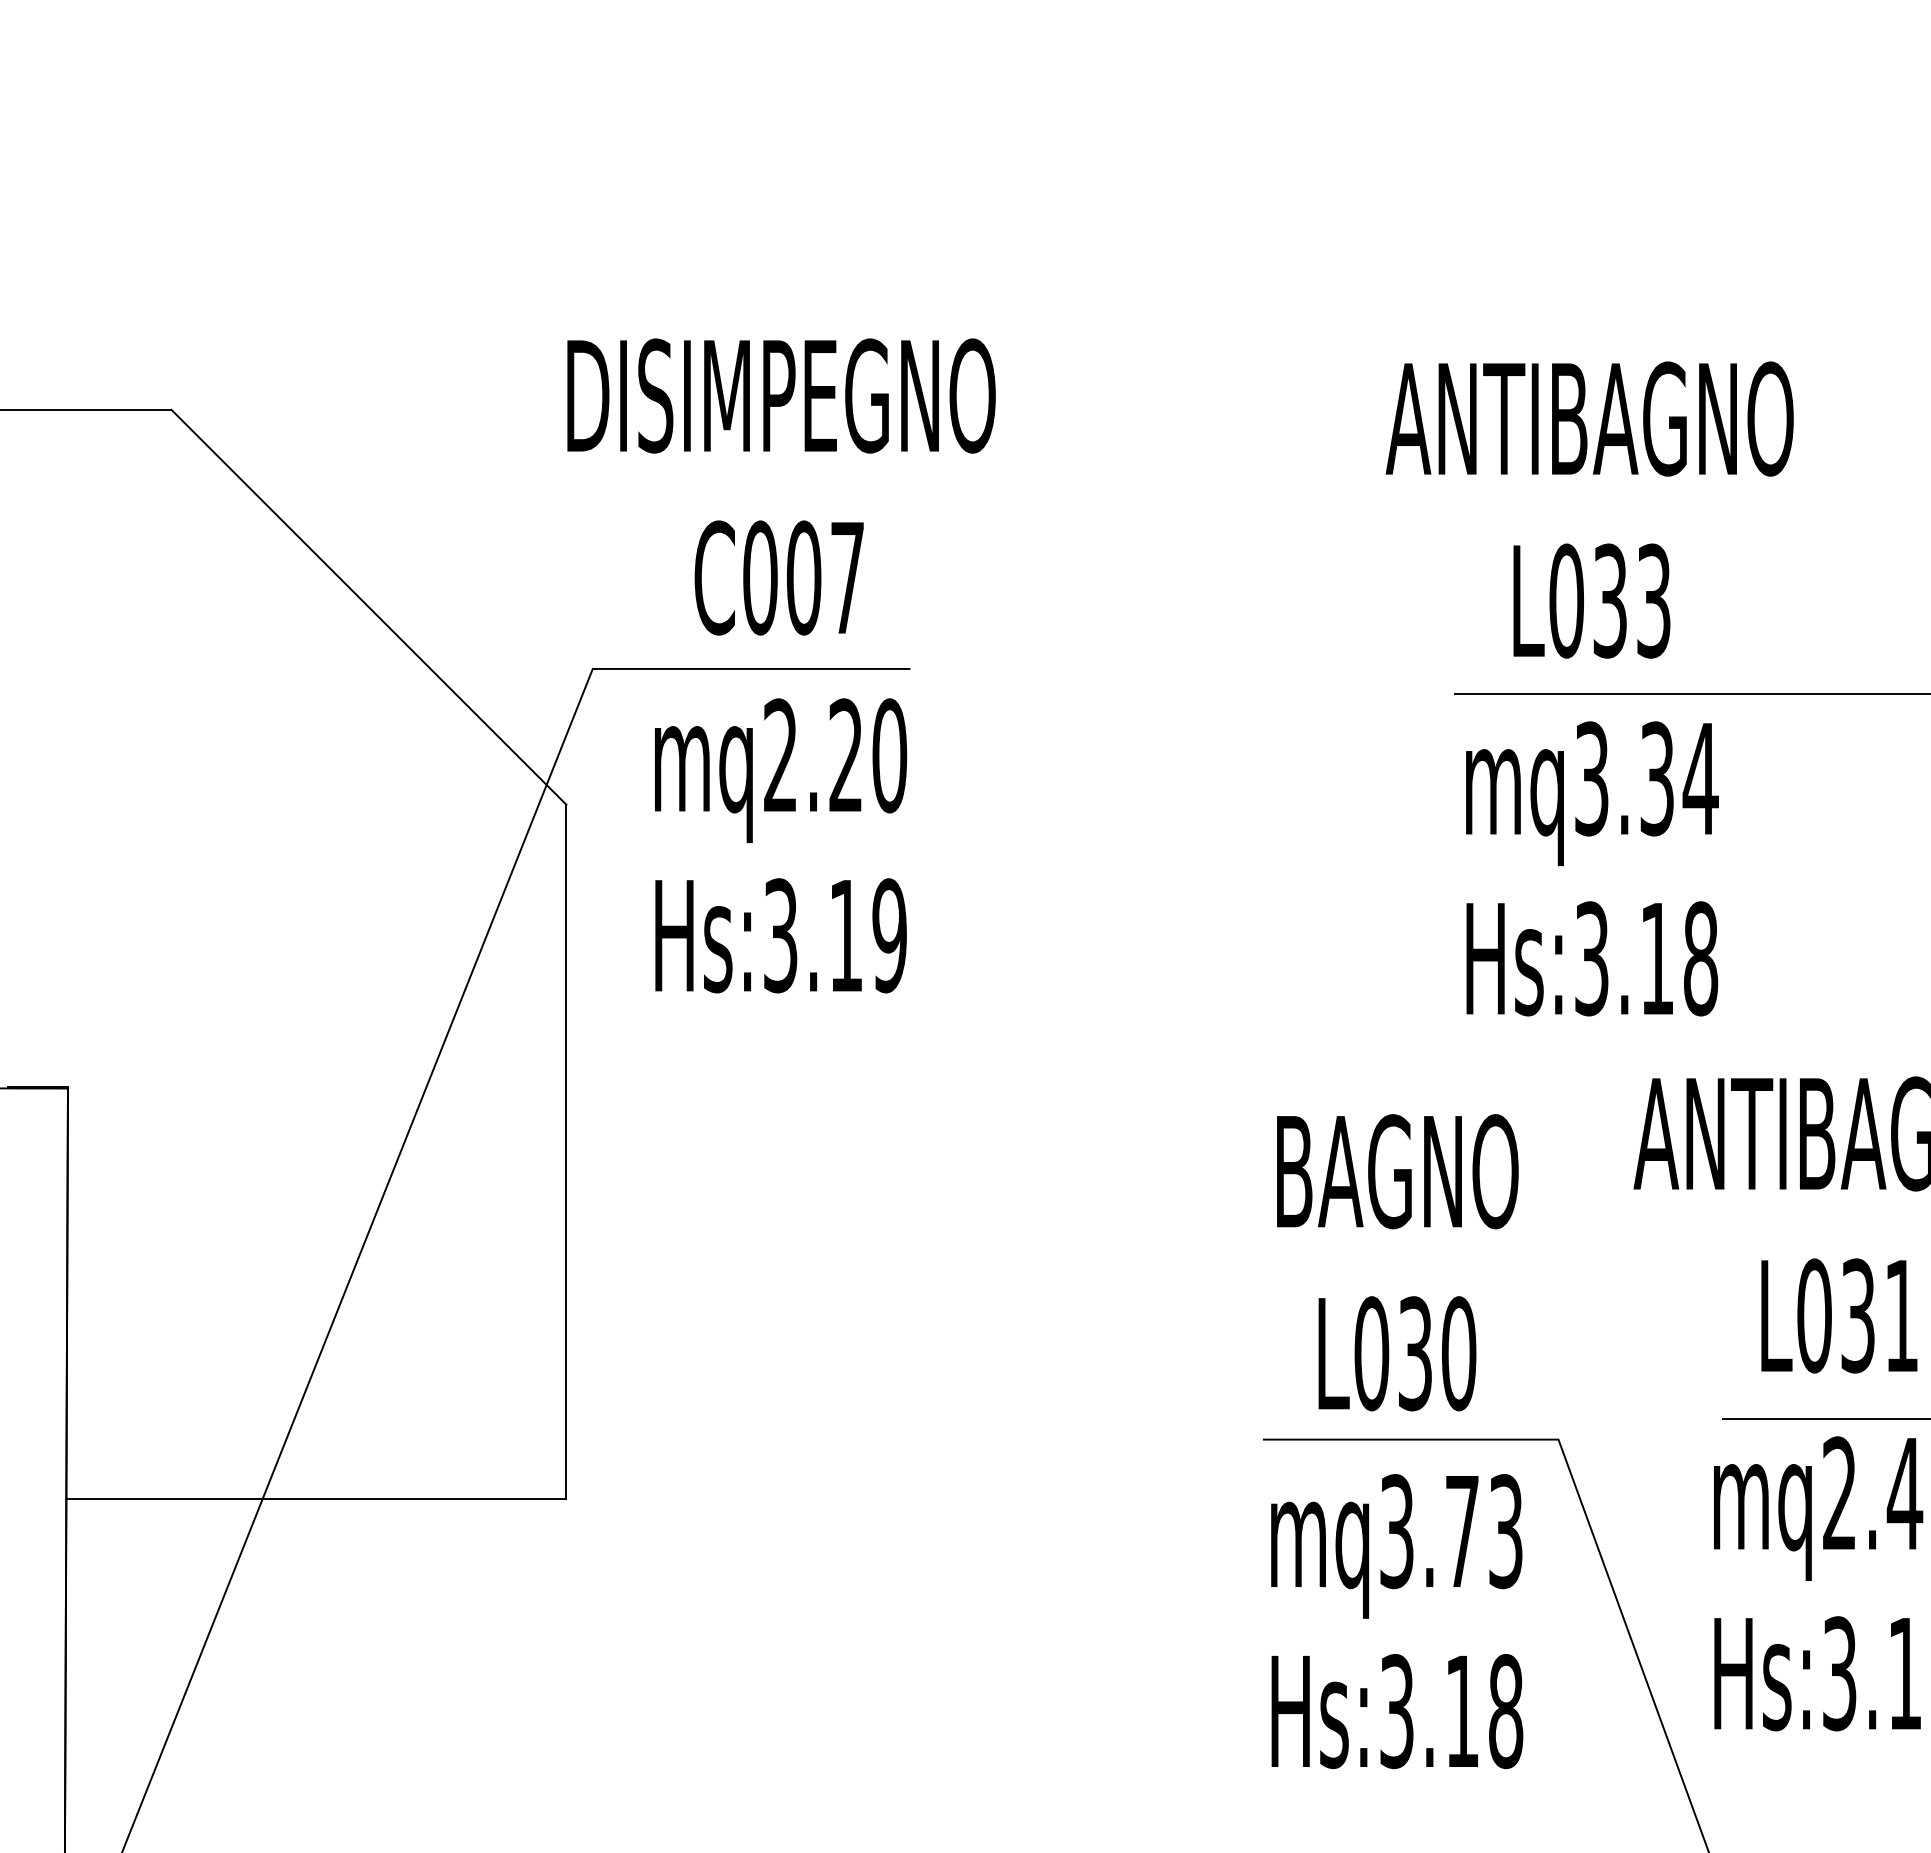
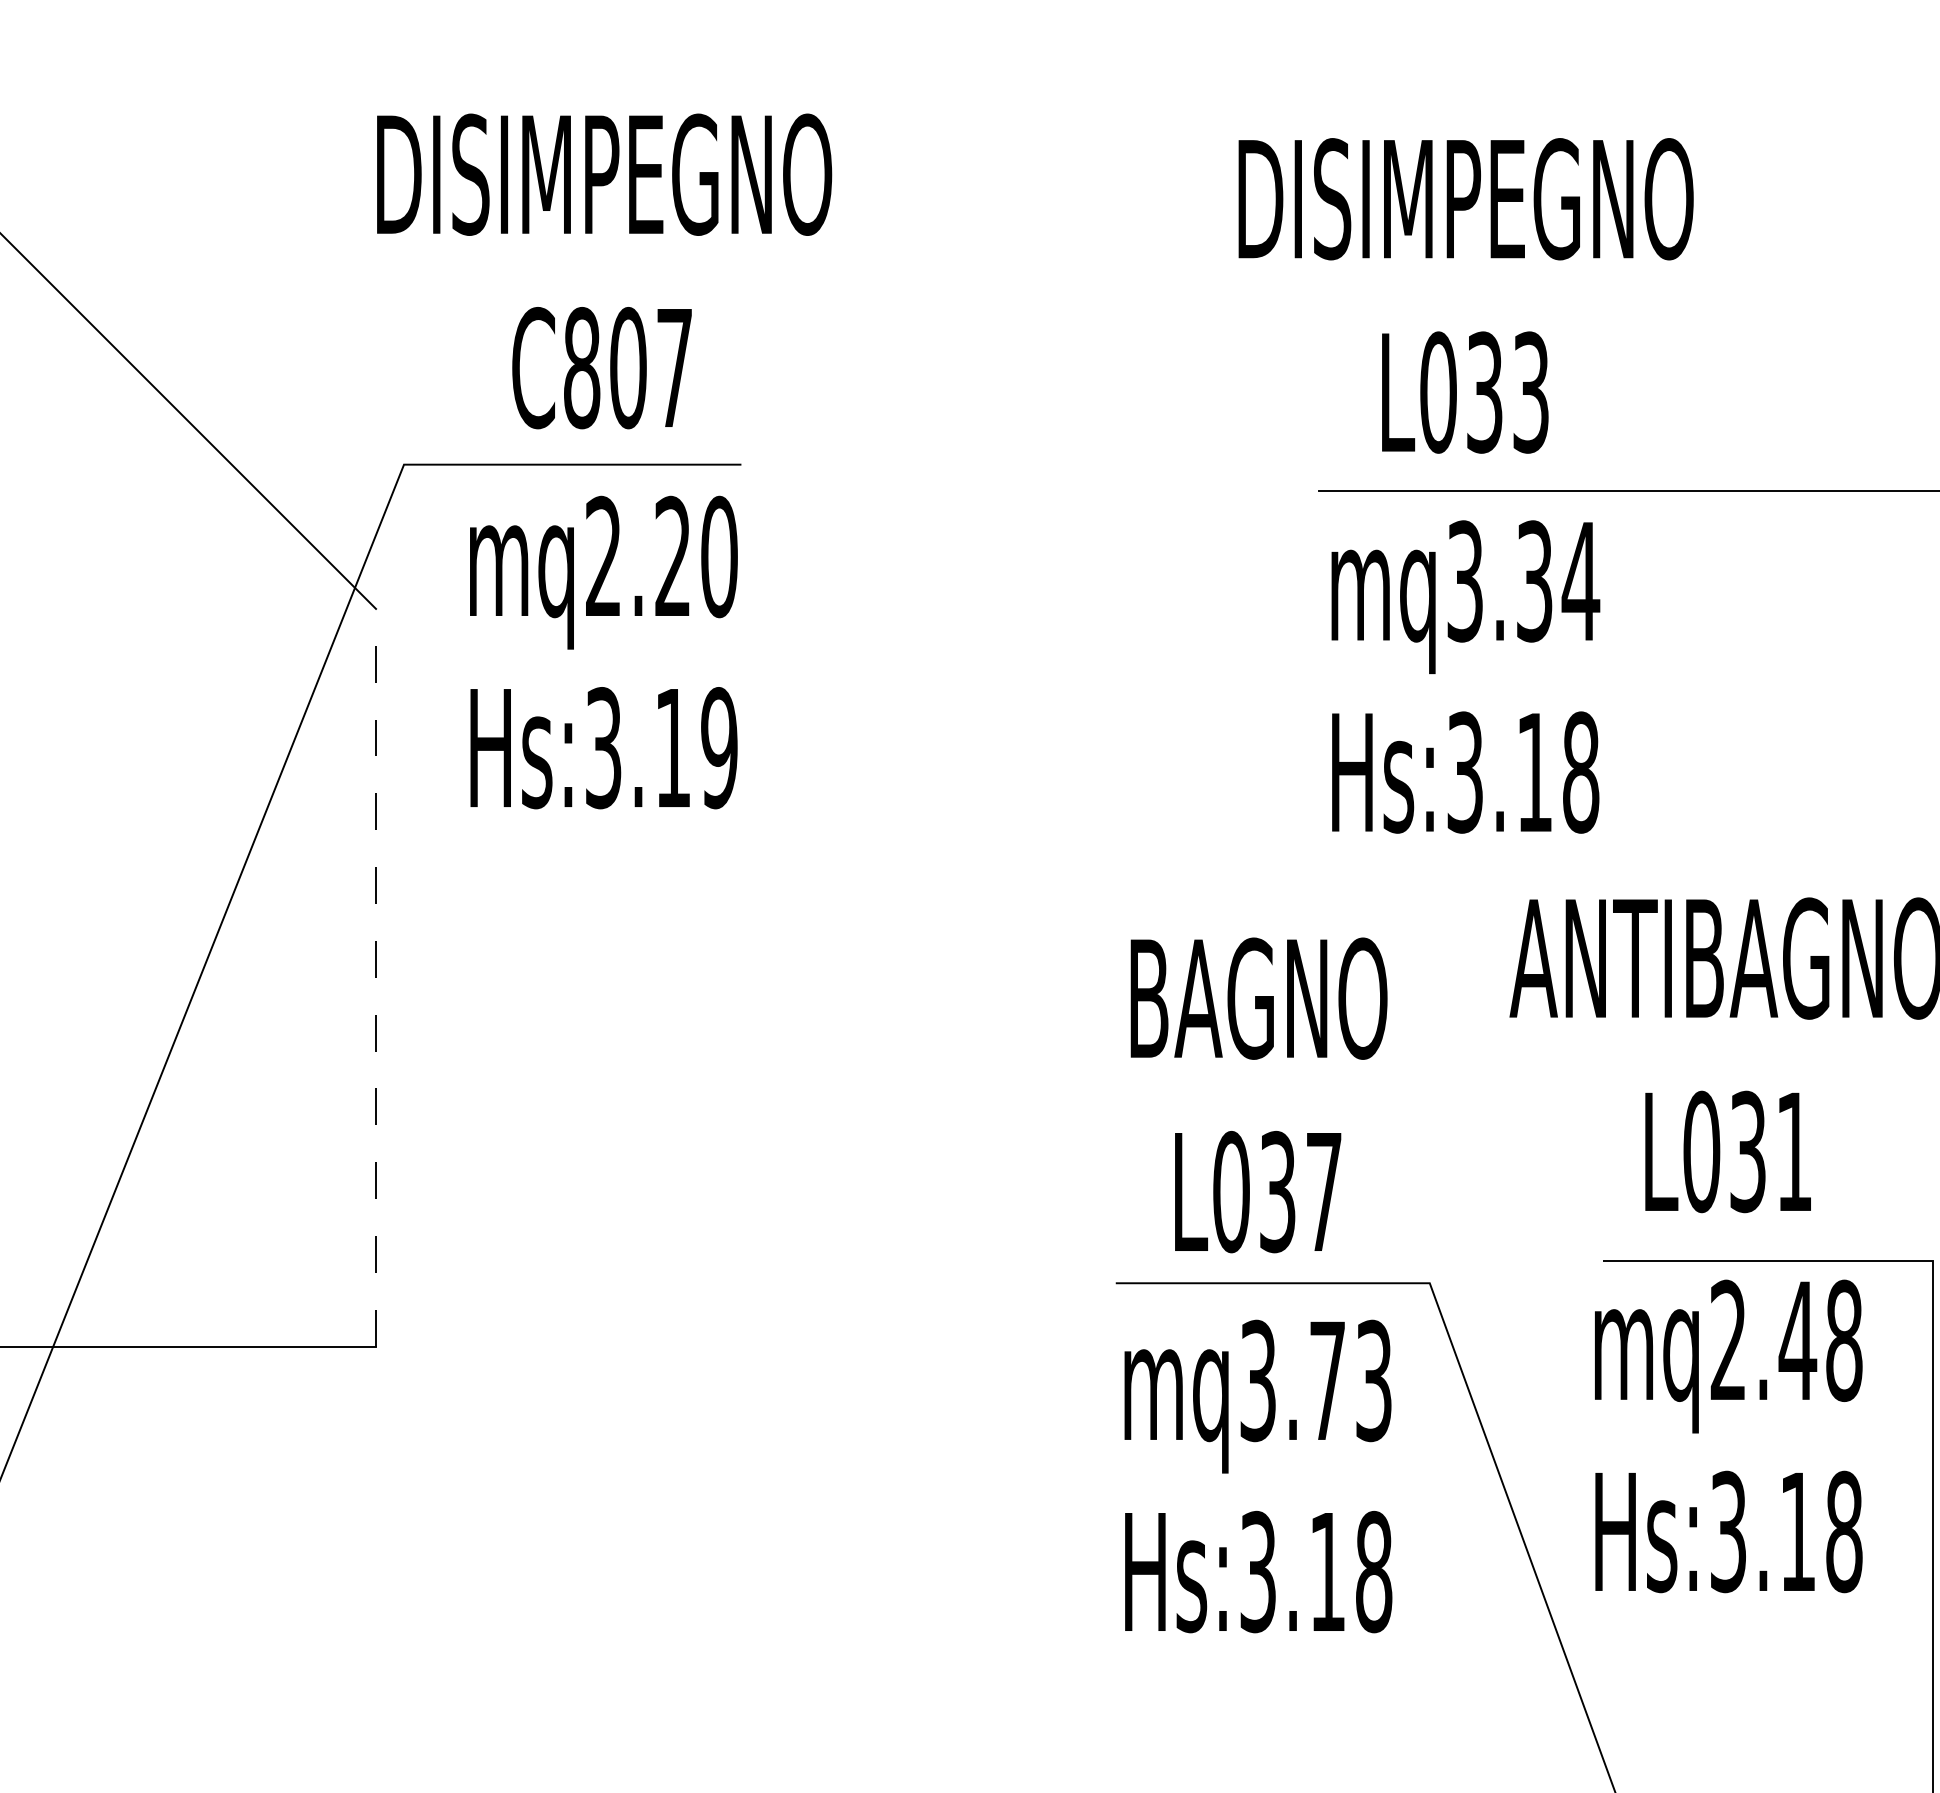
text: (1592, 418) -> (1465, 198), ANTIBAGNO -> DISIMPEGNO
text: (760, 577) -> (582, 367), C007 -> C807
line: (566, 1151) -> (376, 977), solid -> dashed
text: (1459, 1353) -> (1324, 1191), L030 -> L037

